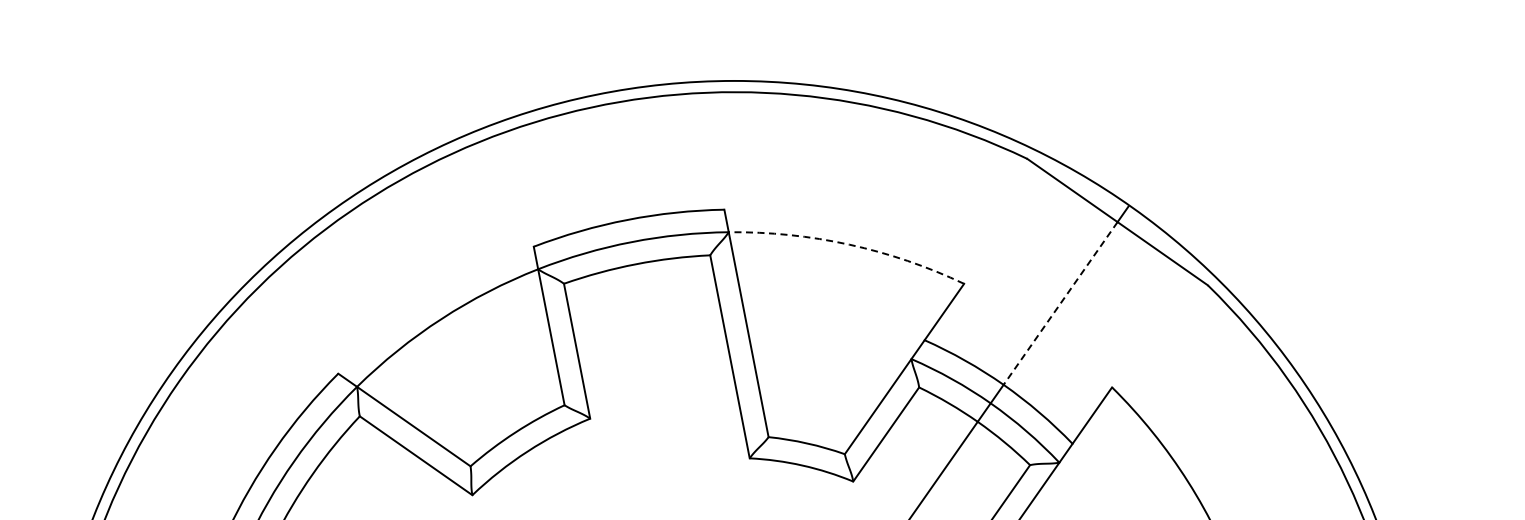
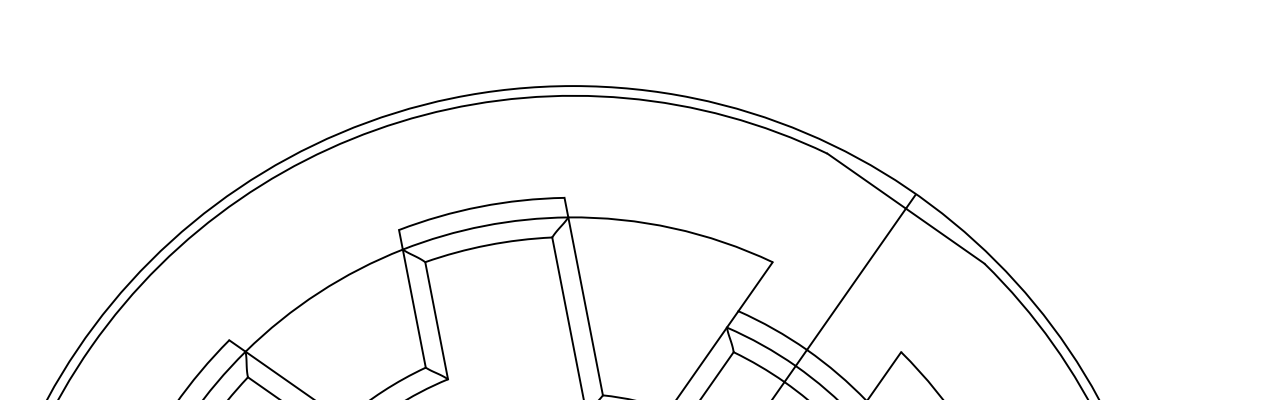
arc: (849, 244) -> (673, 228), dashed -> solid
line: (1060, 303) -> (856, 279), dashed -> solid

